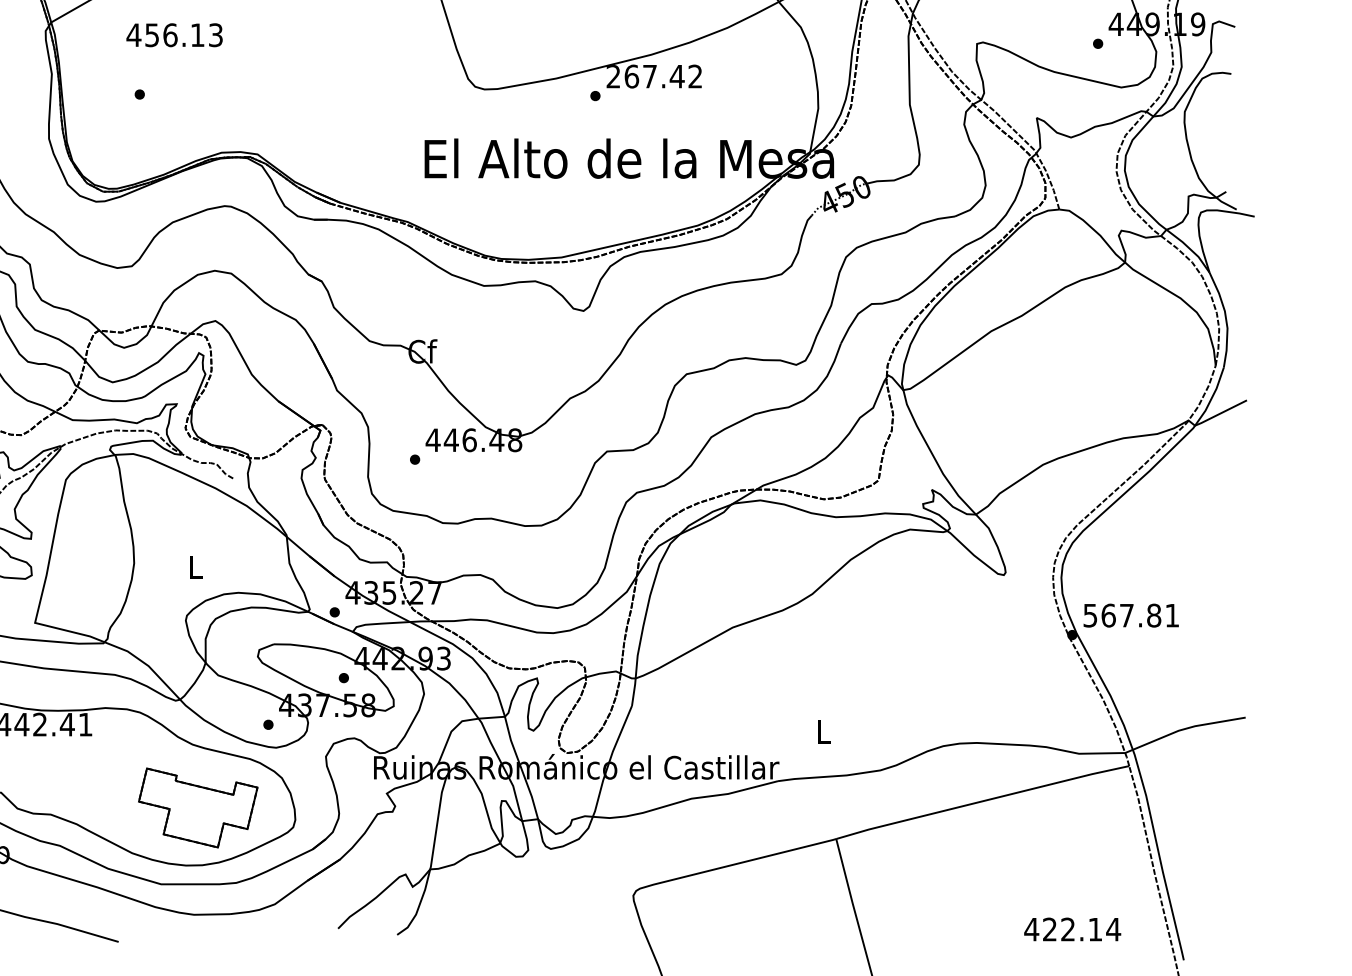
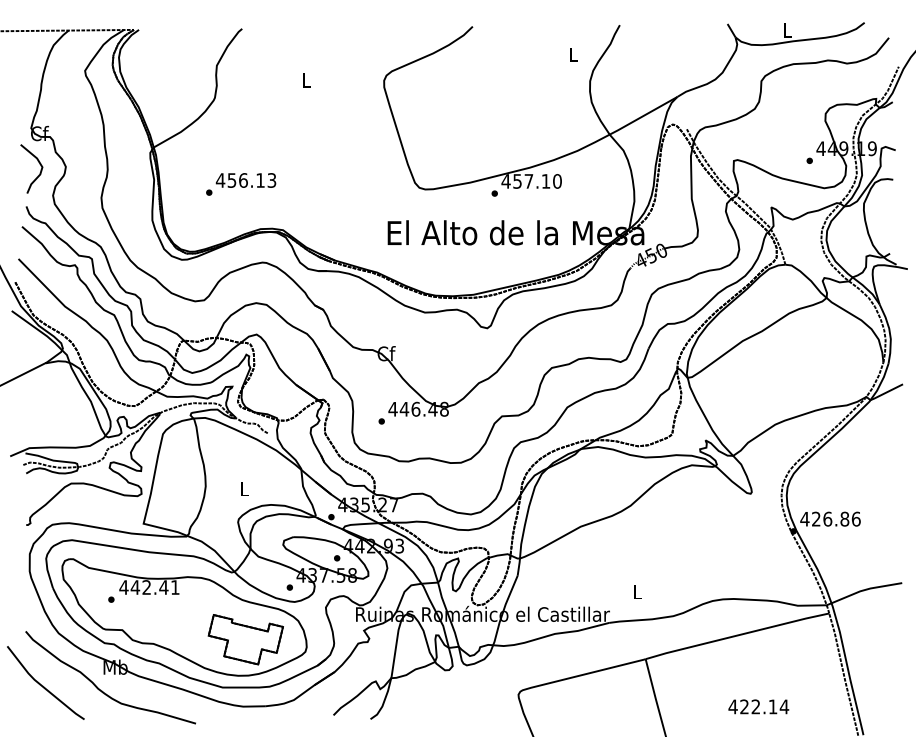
text: (173, 35) -> (245, 180), moved
text: (654, 76) -> (531, 181), 267.42 -> 457.10
text: (1131, 614) -> (830, 518), 567.81 -> 426.86
text: (1072, 928) -> (758, 706), moved

